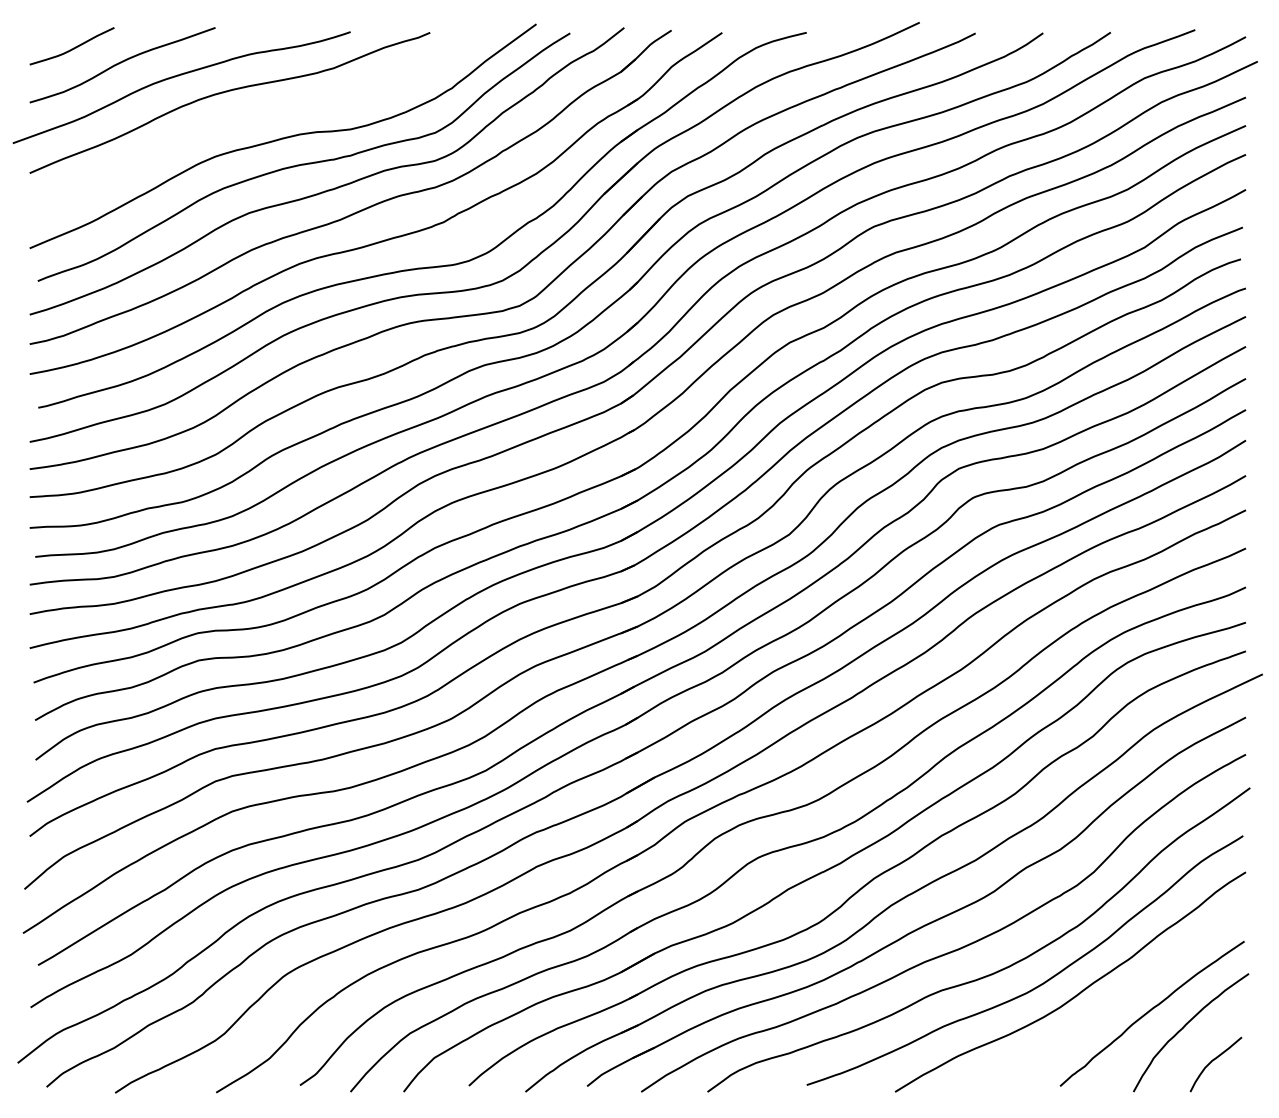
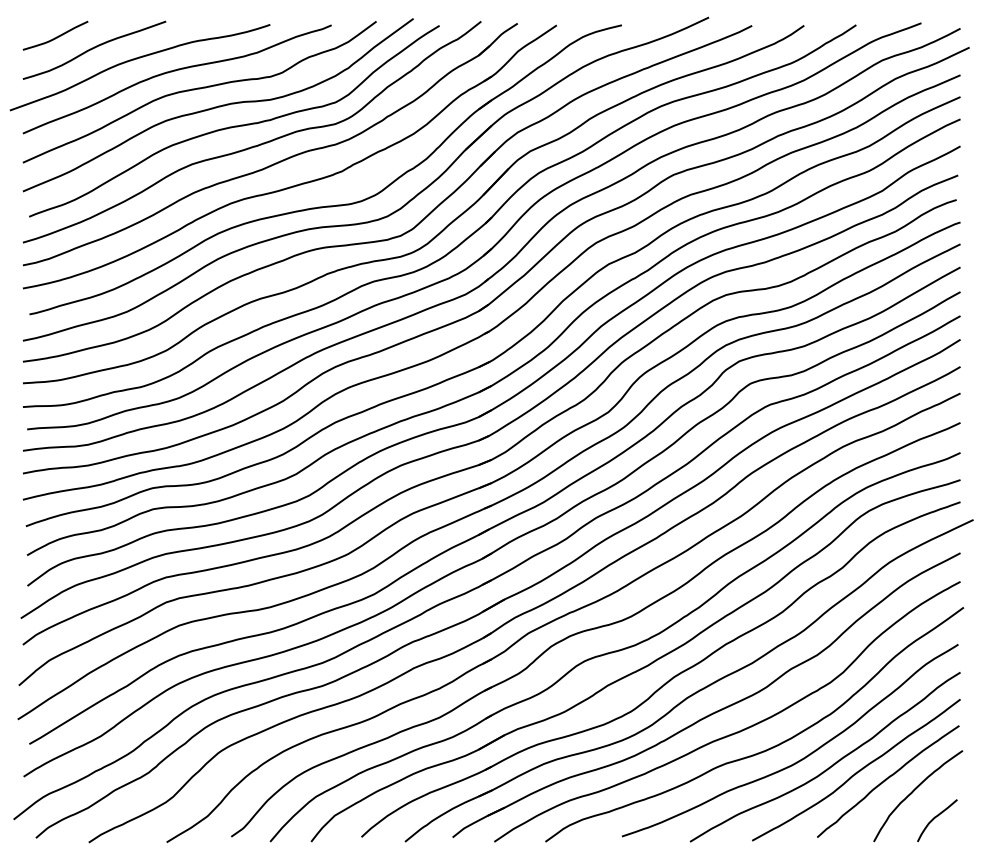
curve: (258, 115) -> (199, 89), added
curve: (1112, 1000) -> (857, 771), added

